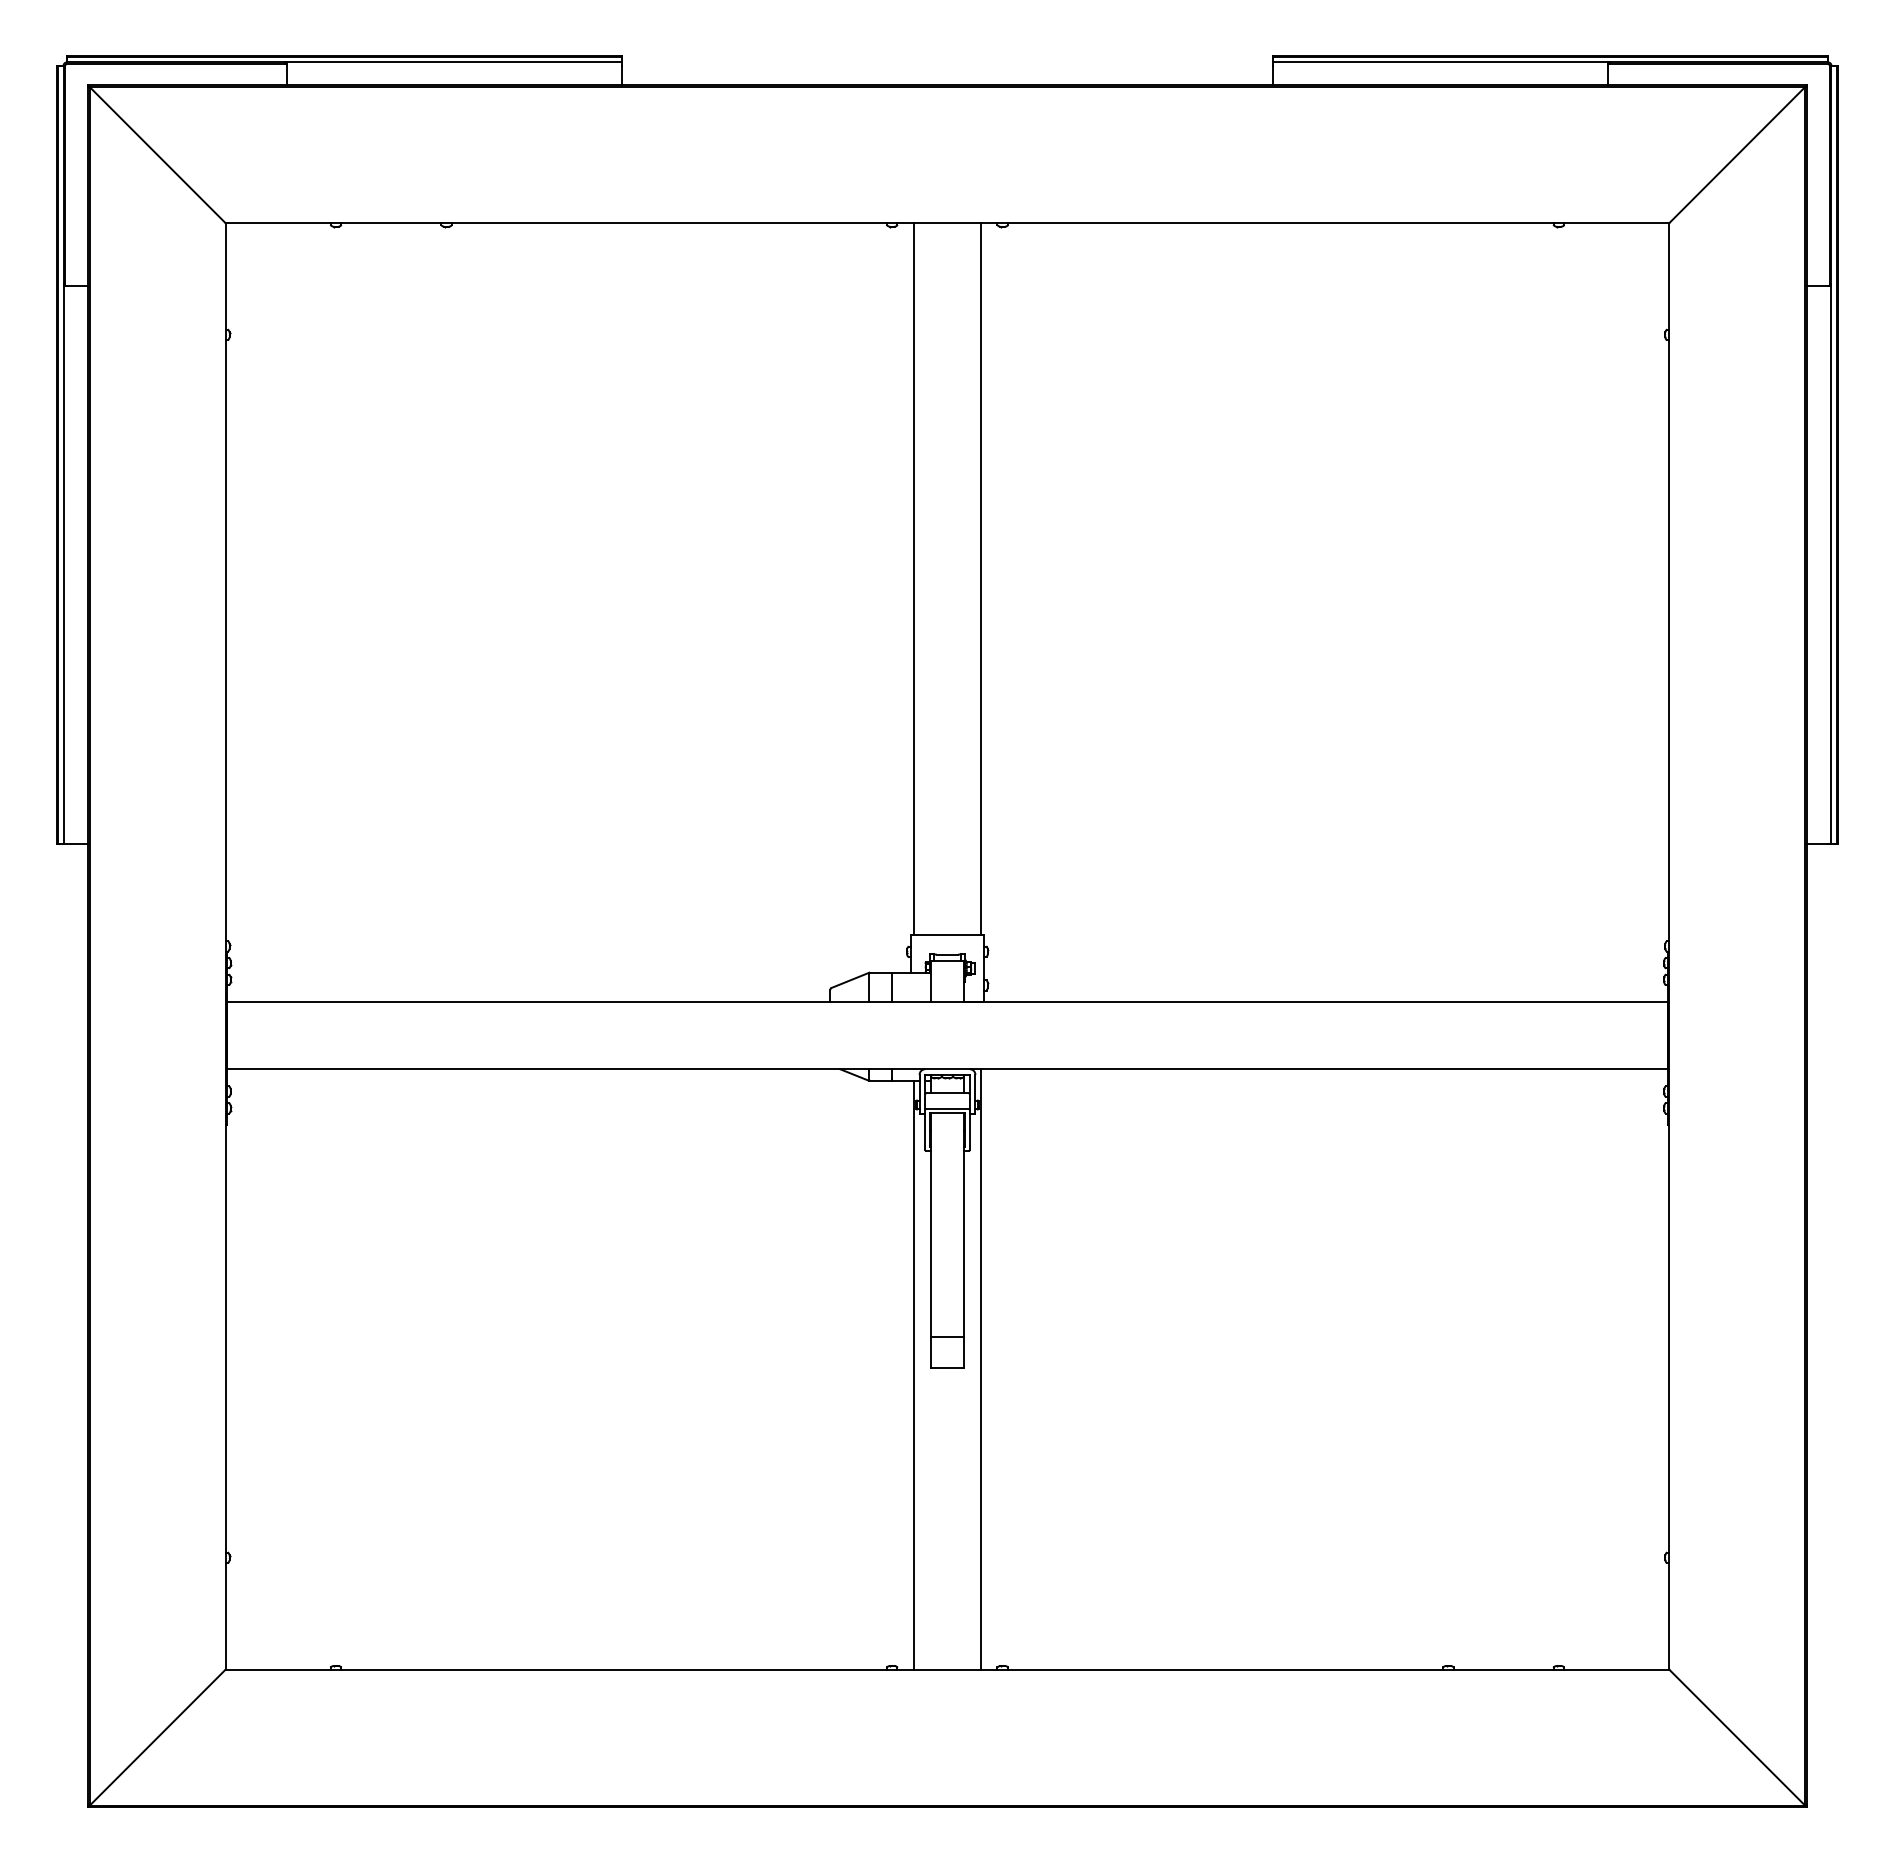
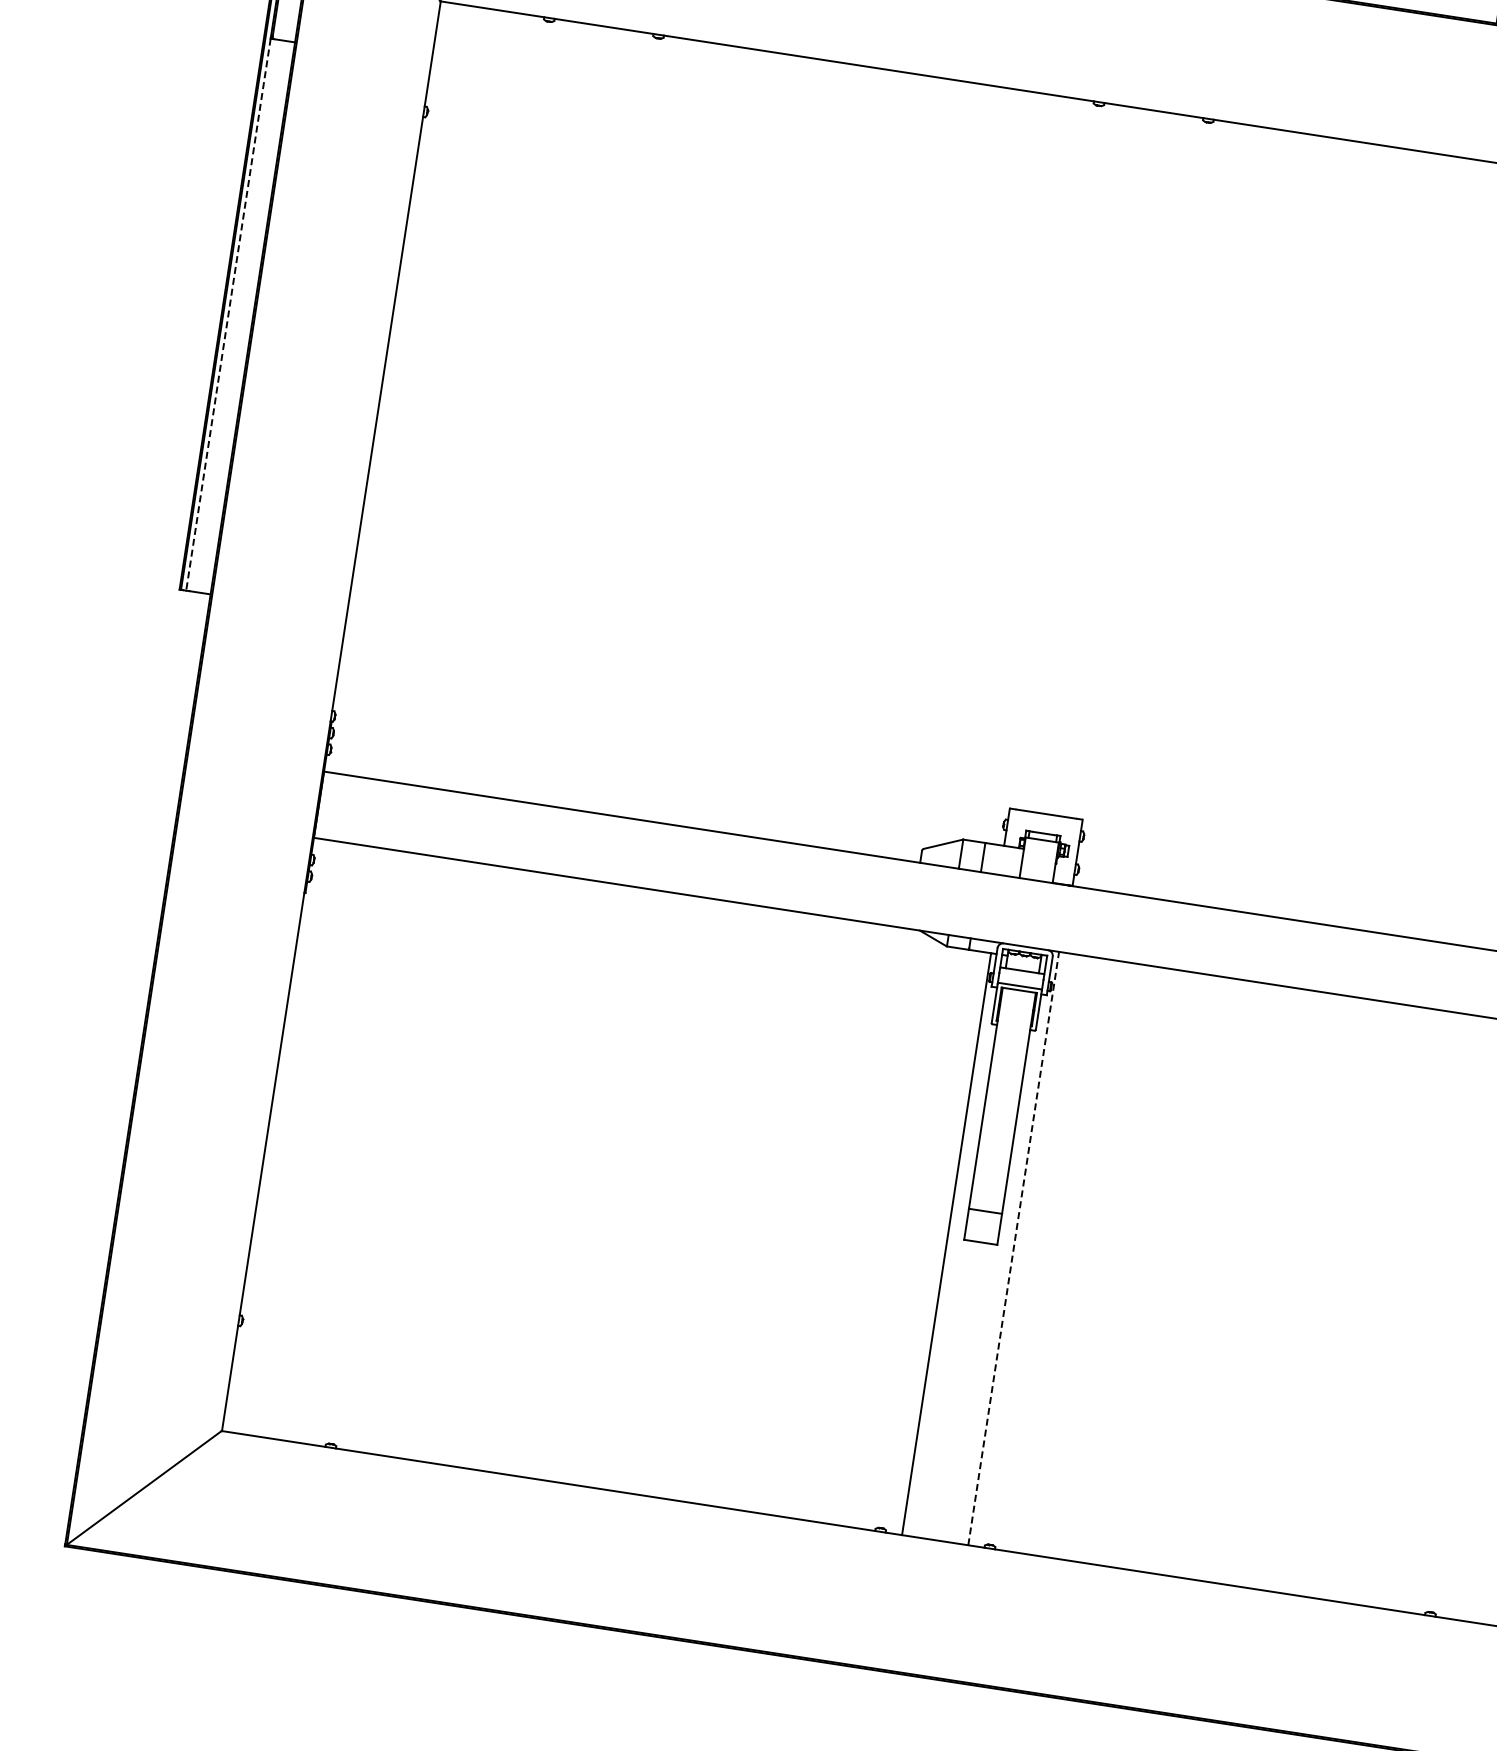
line: (63, 565) -> (228, 315), solid -> dashed
line: (914, 579) -> (1067, 457), removed
line: (981, 579) -> (1133, 467), removed
line: (981, 1368) -> (1014, 1247), solid -> dashed

